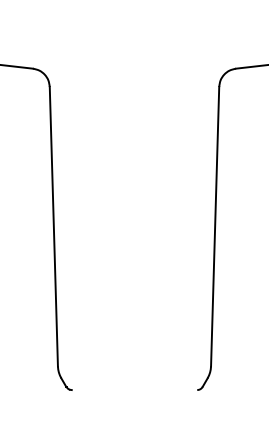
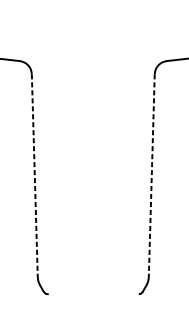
line: (53, 226) -> (34, 175), solid -> dashed
line: (215, 226) -> (152, 175), solid -> dashed

